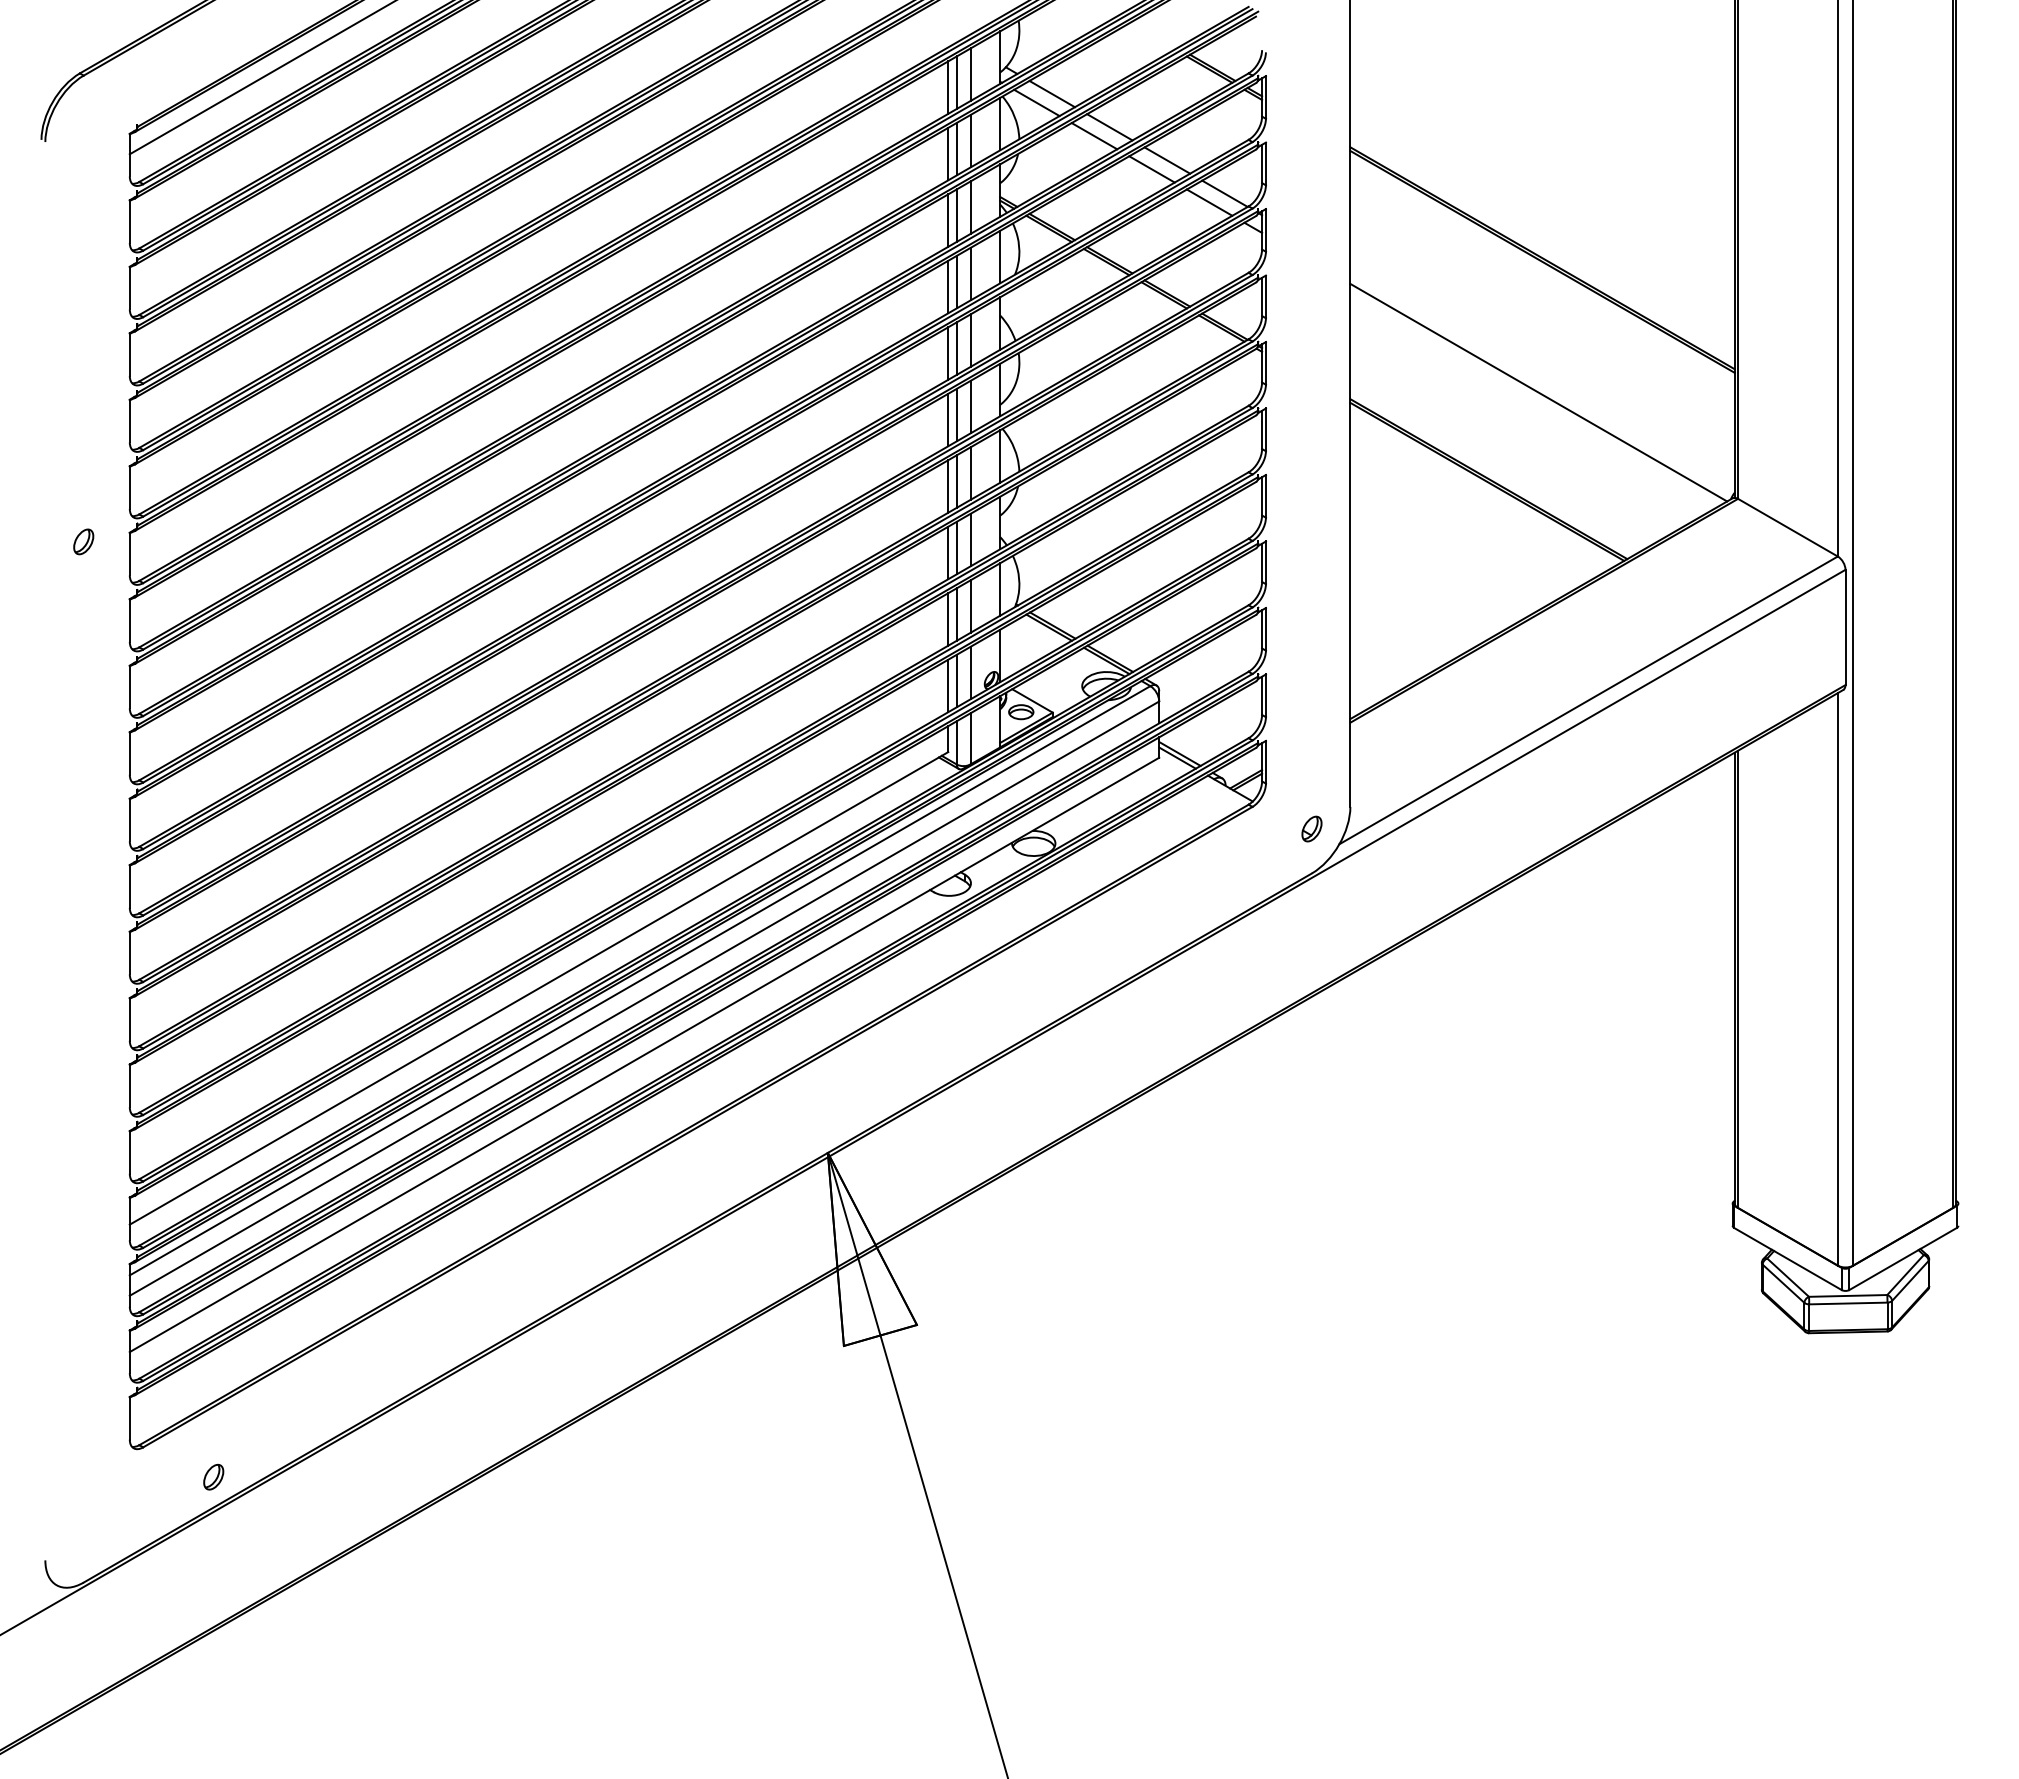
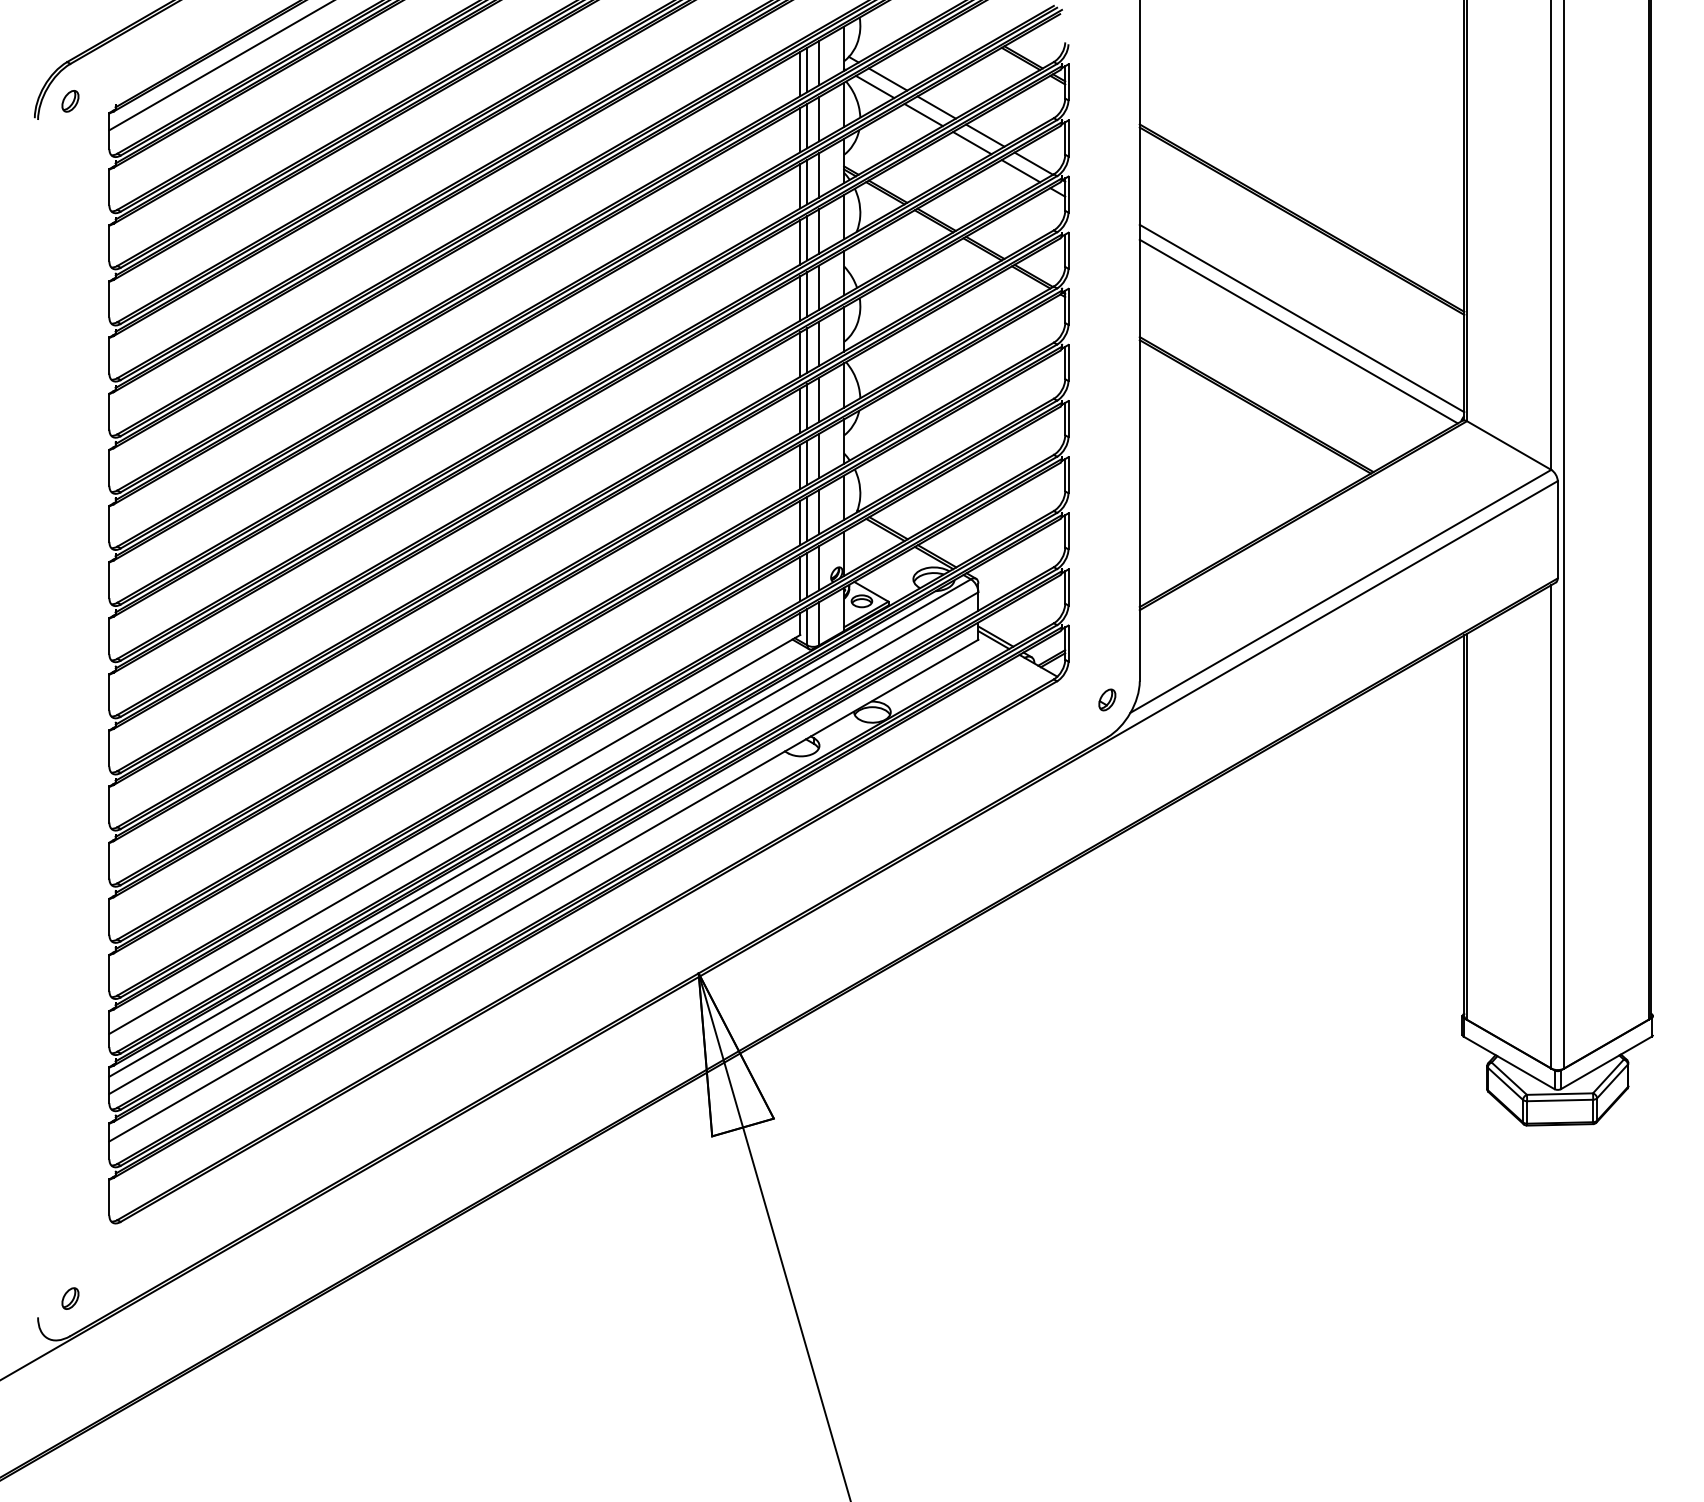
line: (1542, 377) -> (1301, 318), added
part: (83, 541) -> (70, 100), moved
part: (213, 1476) -> (70, 1298), moved

